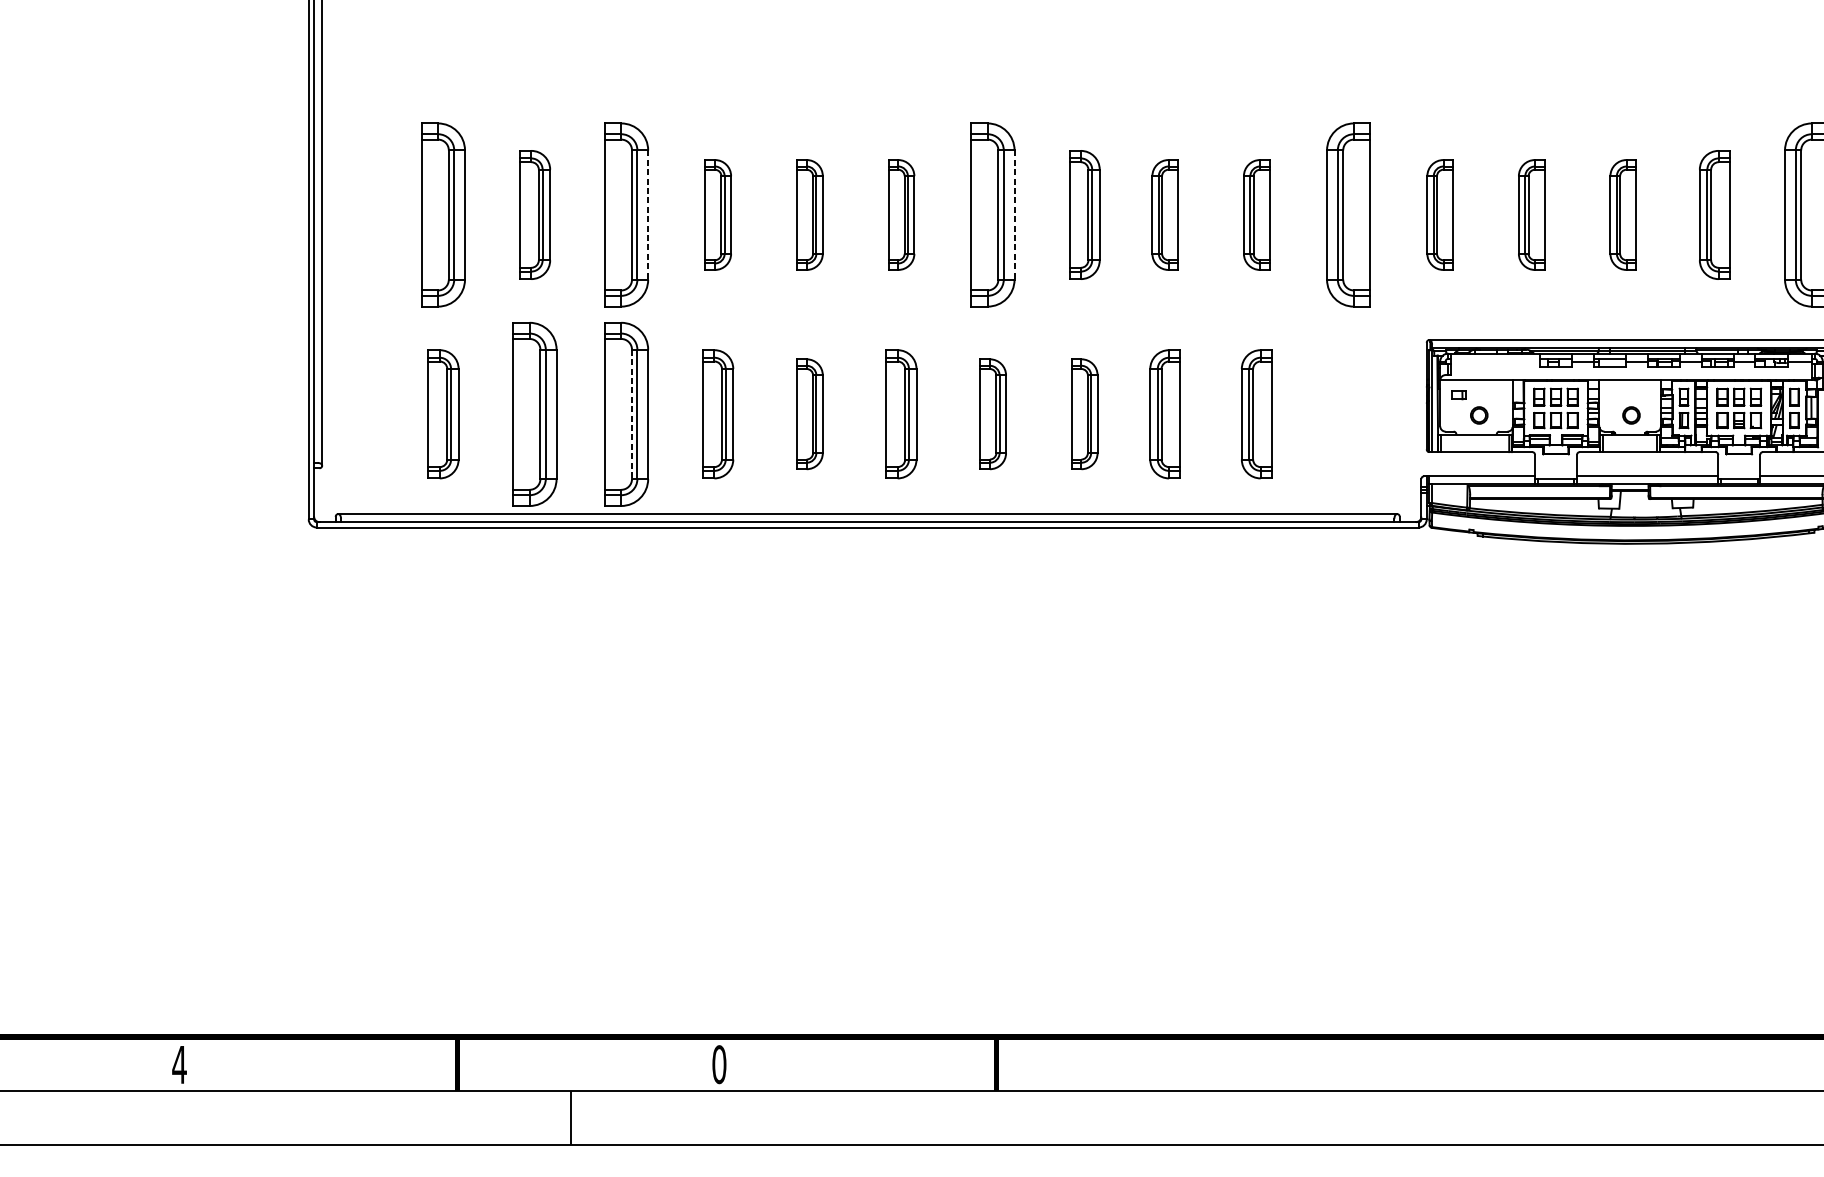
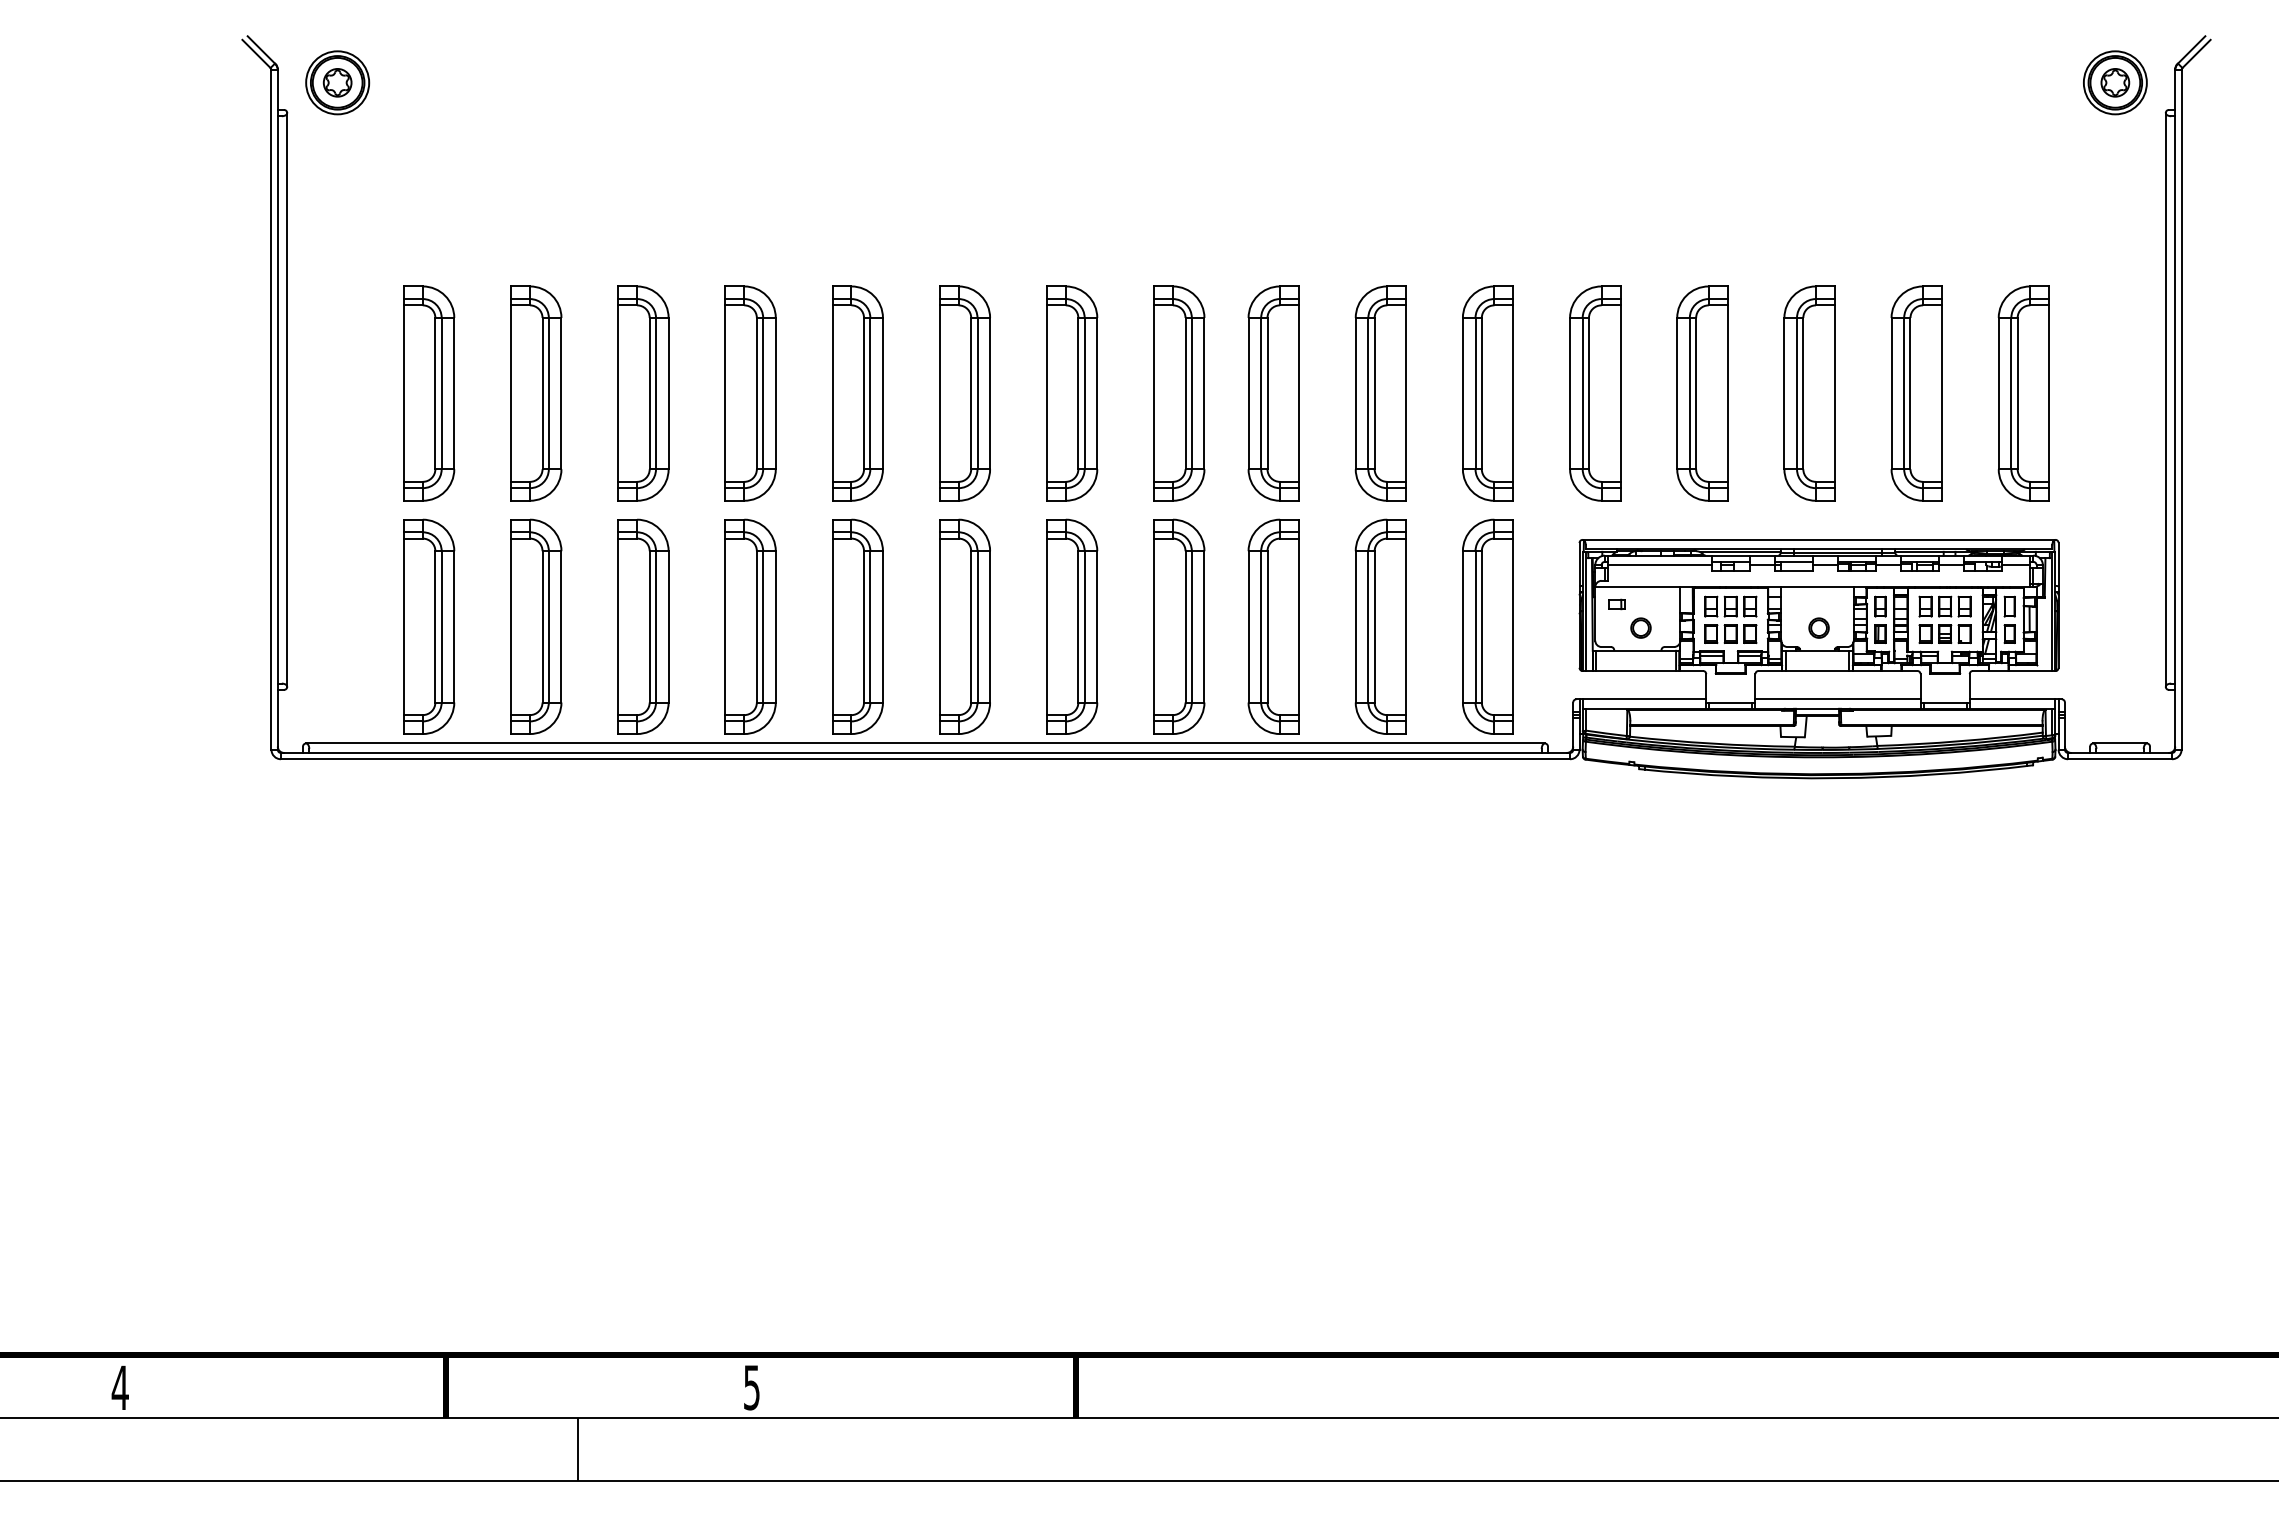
part: (535, 214) -> (536, 393), size x1.43
line: (648, 214) -> (668, 393), dashed -> solid
part: (718, 214) -> (750, 393), size x1.67
part: (809, 214) -> (857, 393), size x1.67
part: (901, 214) -> (964, 393), size x1.67
line: (1014, 214) -> (1097, 393), dashed -> solid
part: (1084, 214) -> (1179, 393), size x1.43
part: (1165, 214) -> (1273, 393), size x1.67
part: (1256, 214) -> (1380, 393), size x1.67
part: (1440, 214) -> (1595, 393), size x1.67
part: (1531, 214) -> (1702, 393), size x1.67
part: (1623, 214) -> (1809, 393), size x1.67
part: (1714, 214) -> (1916, 393), size x1.43
line: (1495, 361) -> (1659, 565), added
part: (443, 414) -> (429, 626), size x1.43
line: (631, 414) -> (649, 626), dashed -> solid
part: (718, 414) -> (750, 626), size x1.43
part: (809, 414) -> (857, 626), size x1.67
part: (901, 414) -> (964, 626), size x1.43
part: (993, 414) -> (1072, 626), size x1.67
part: (1084, 414) -> (1179, 626), size x1.67
part: (1165, 414) -> (1273, 626), size x1.43
part: (1256, 414) -> (1380, 626), size x1.43
part: (1348, 414) -> (1487, 626), added
text: (719, 1064) -> (751, 1387), 0 -> 5

